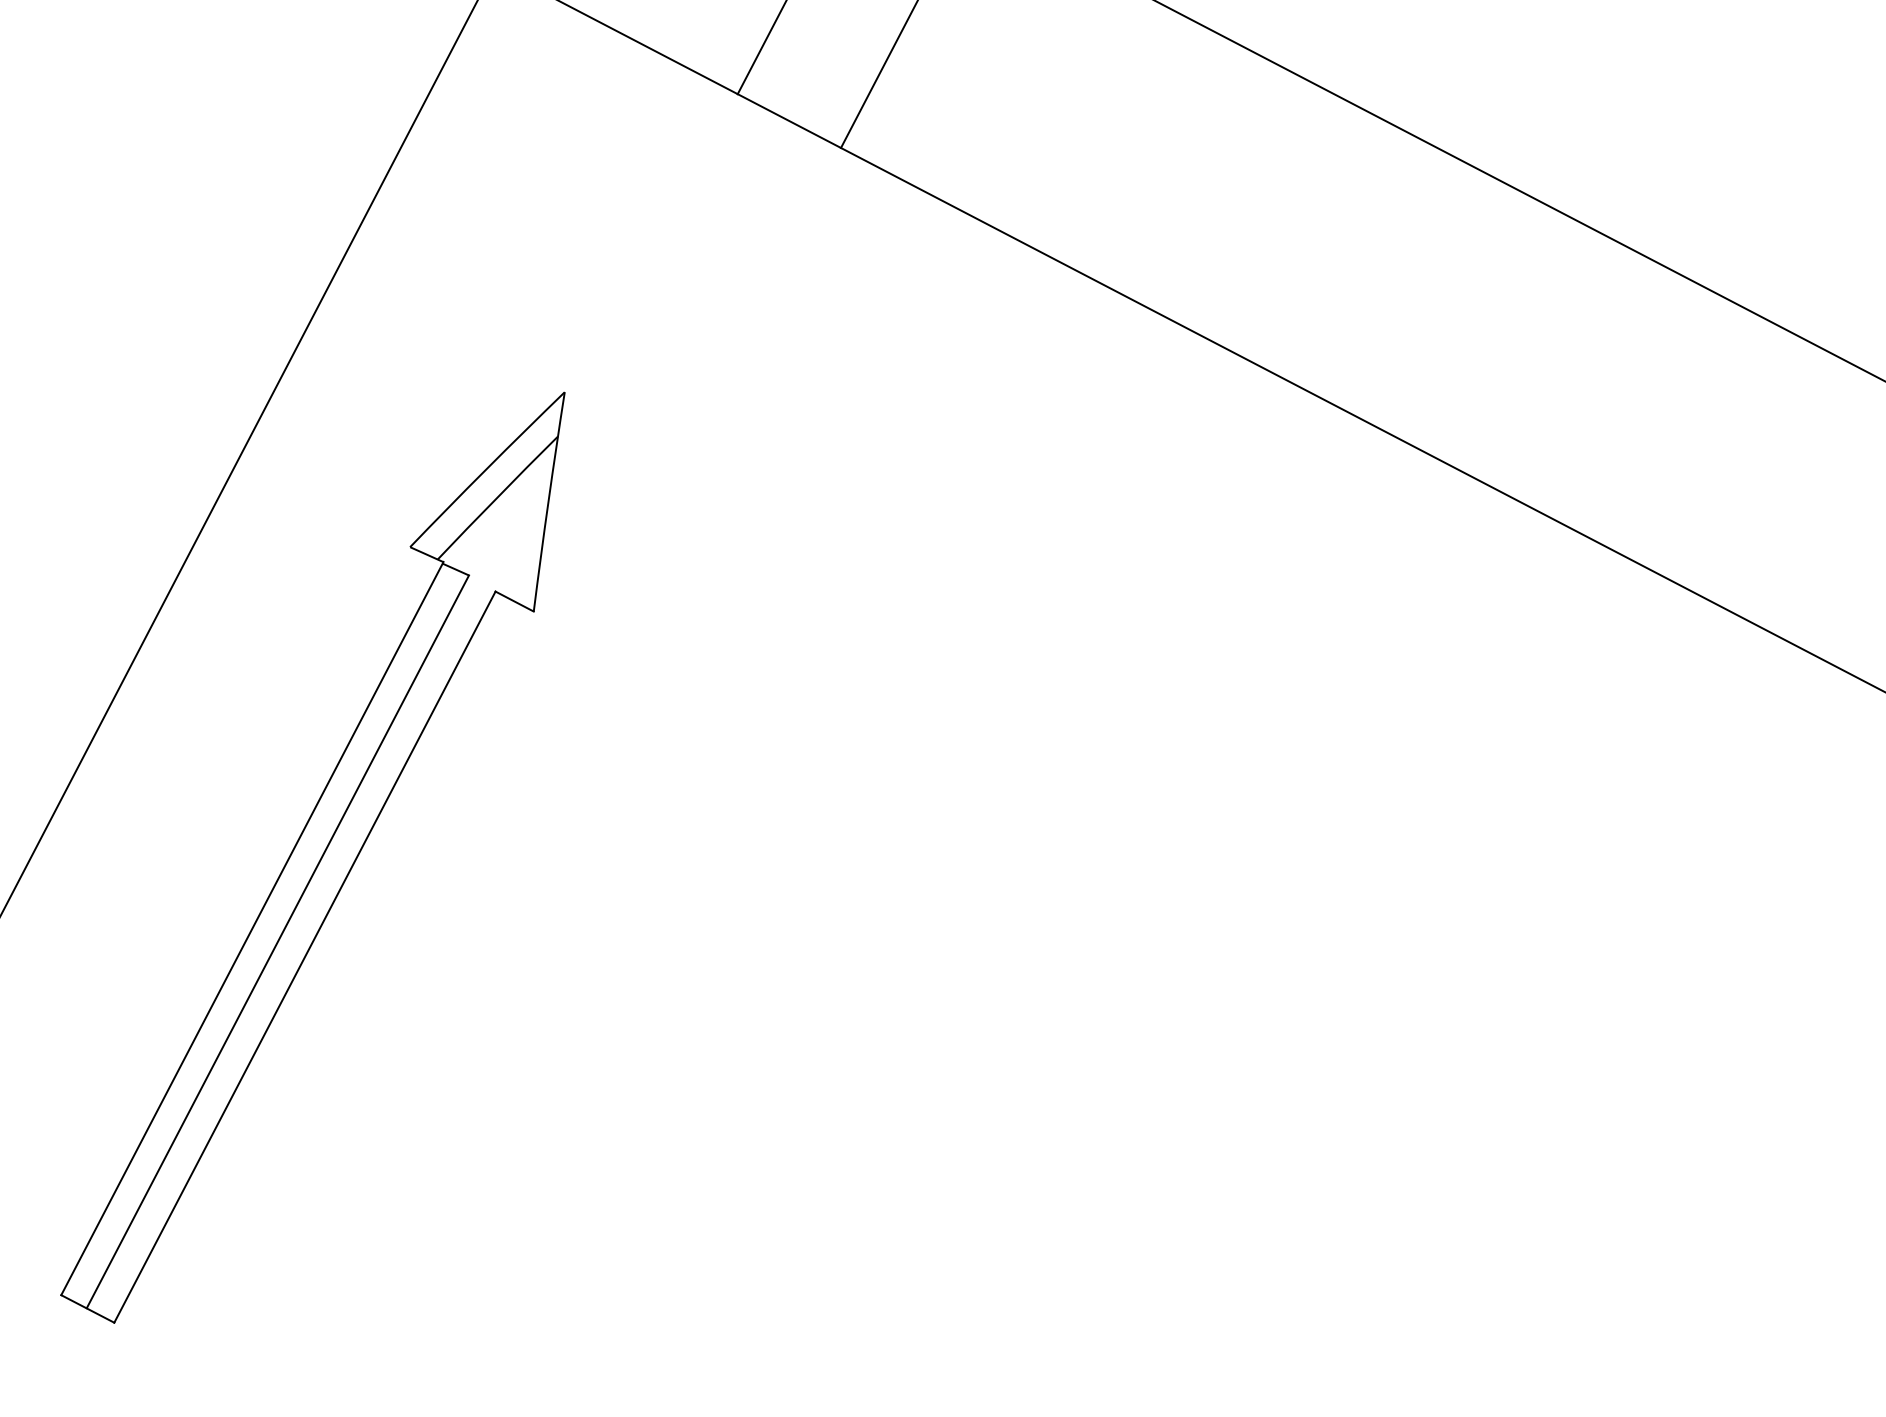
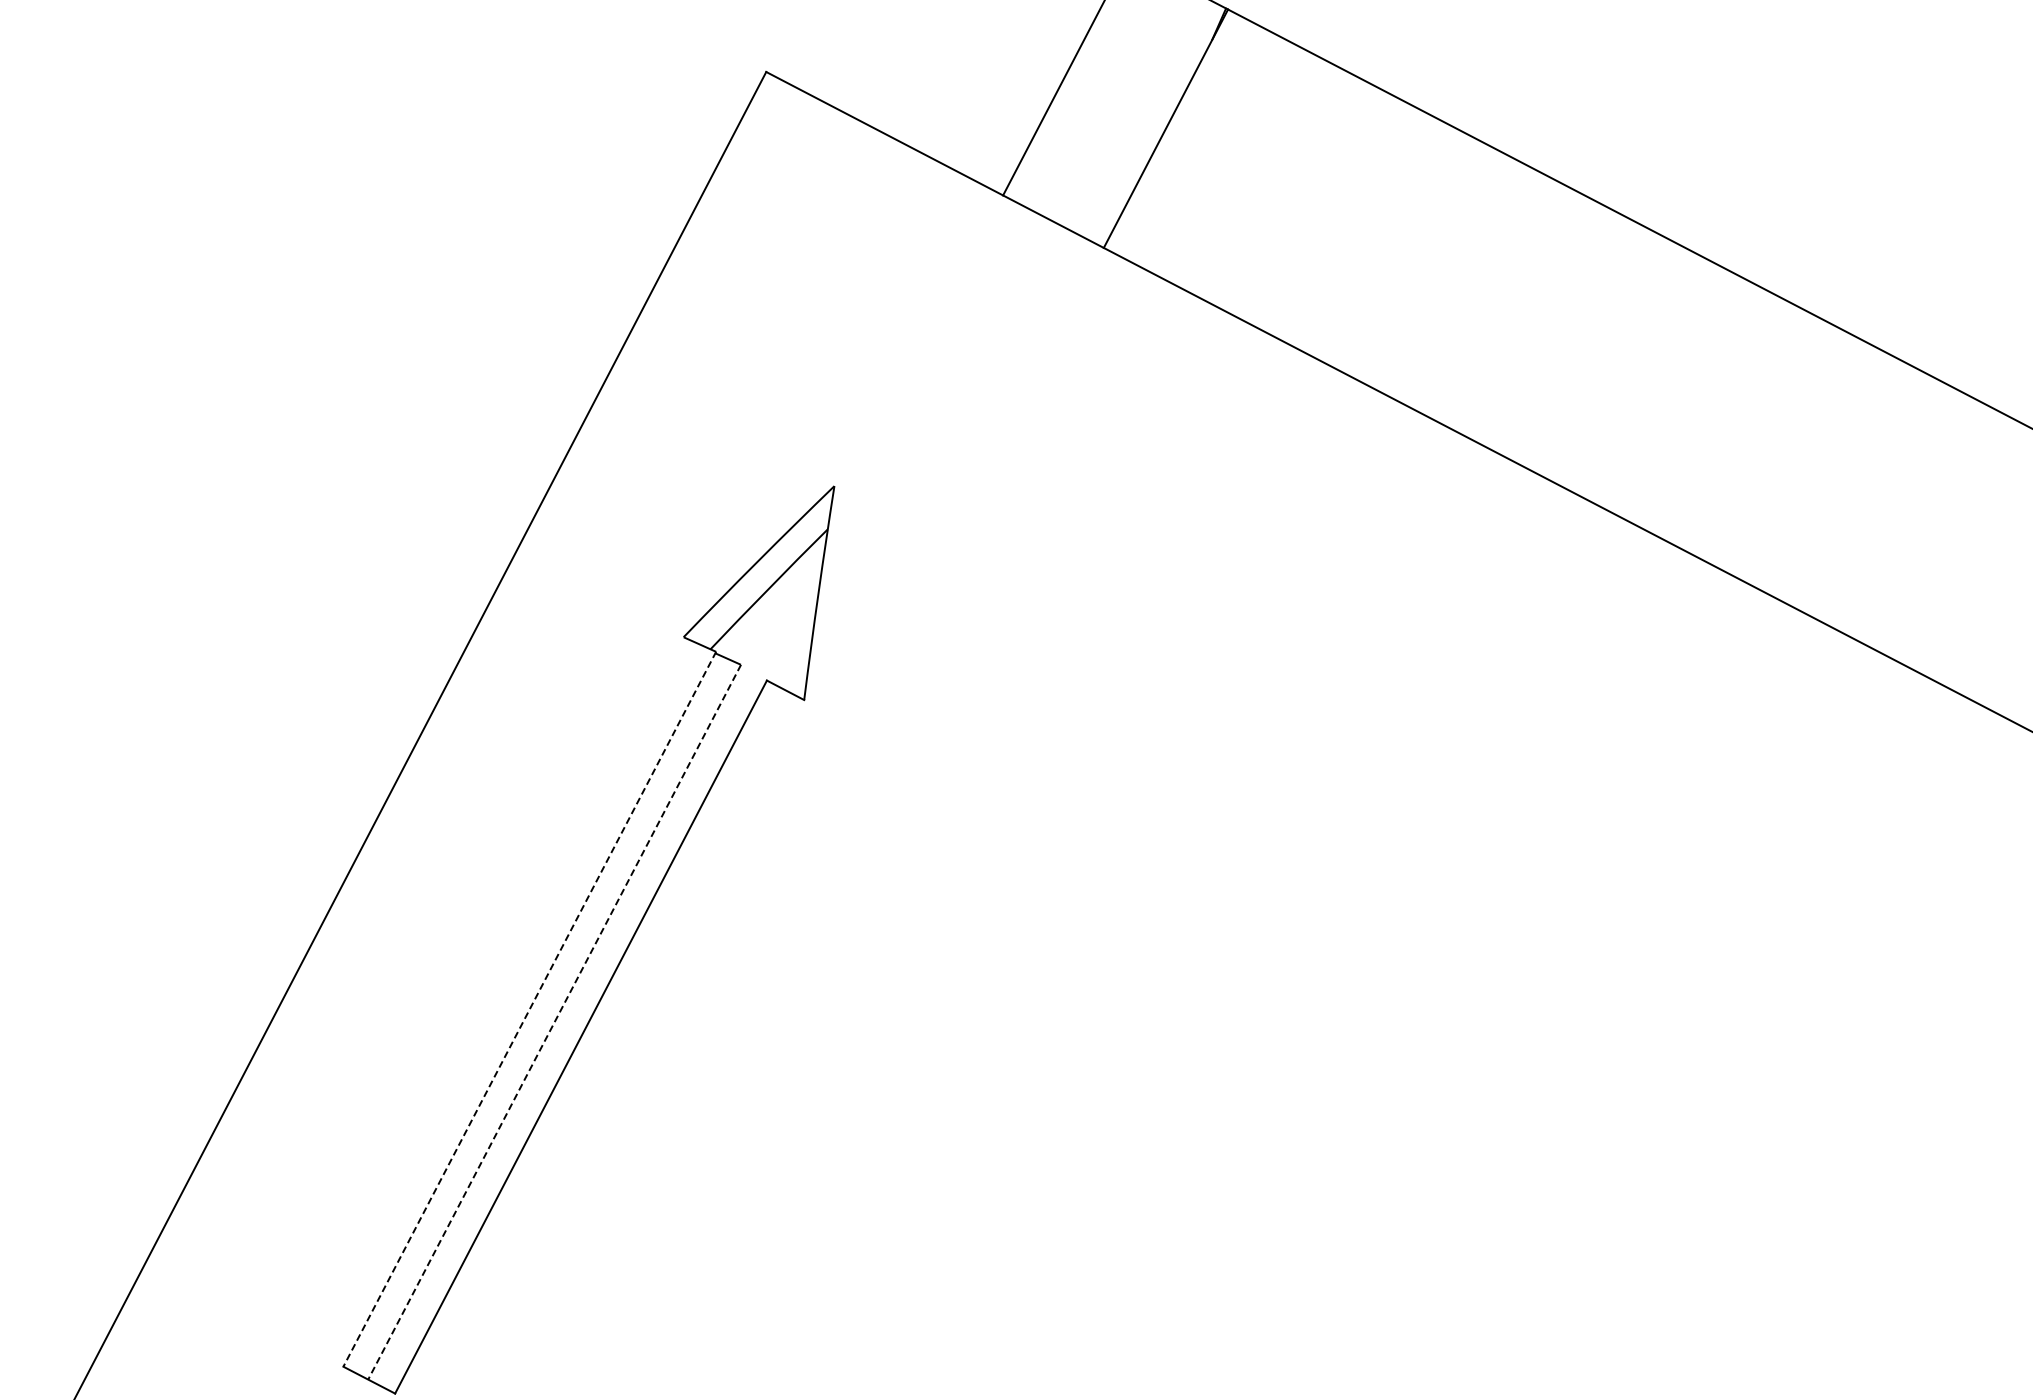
line: (252, 928) -> (529, 1009), solid -> dashed
line: (277, 942) -> (554, 1022), solid -> dashed

